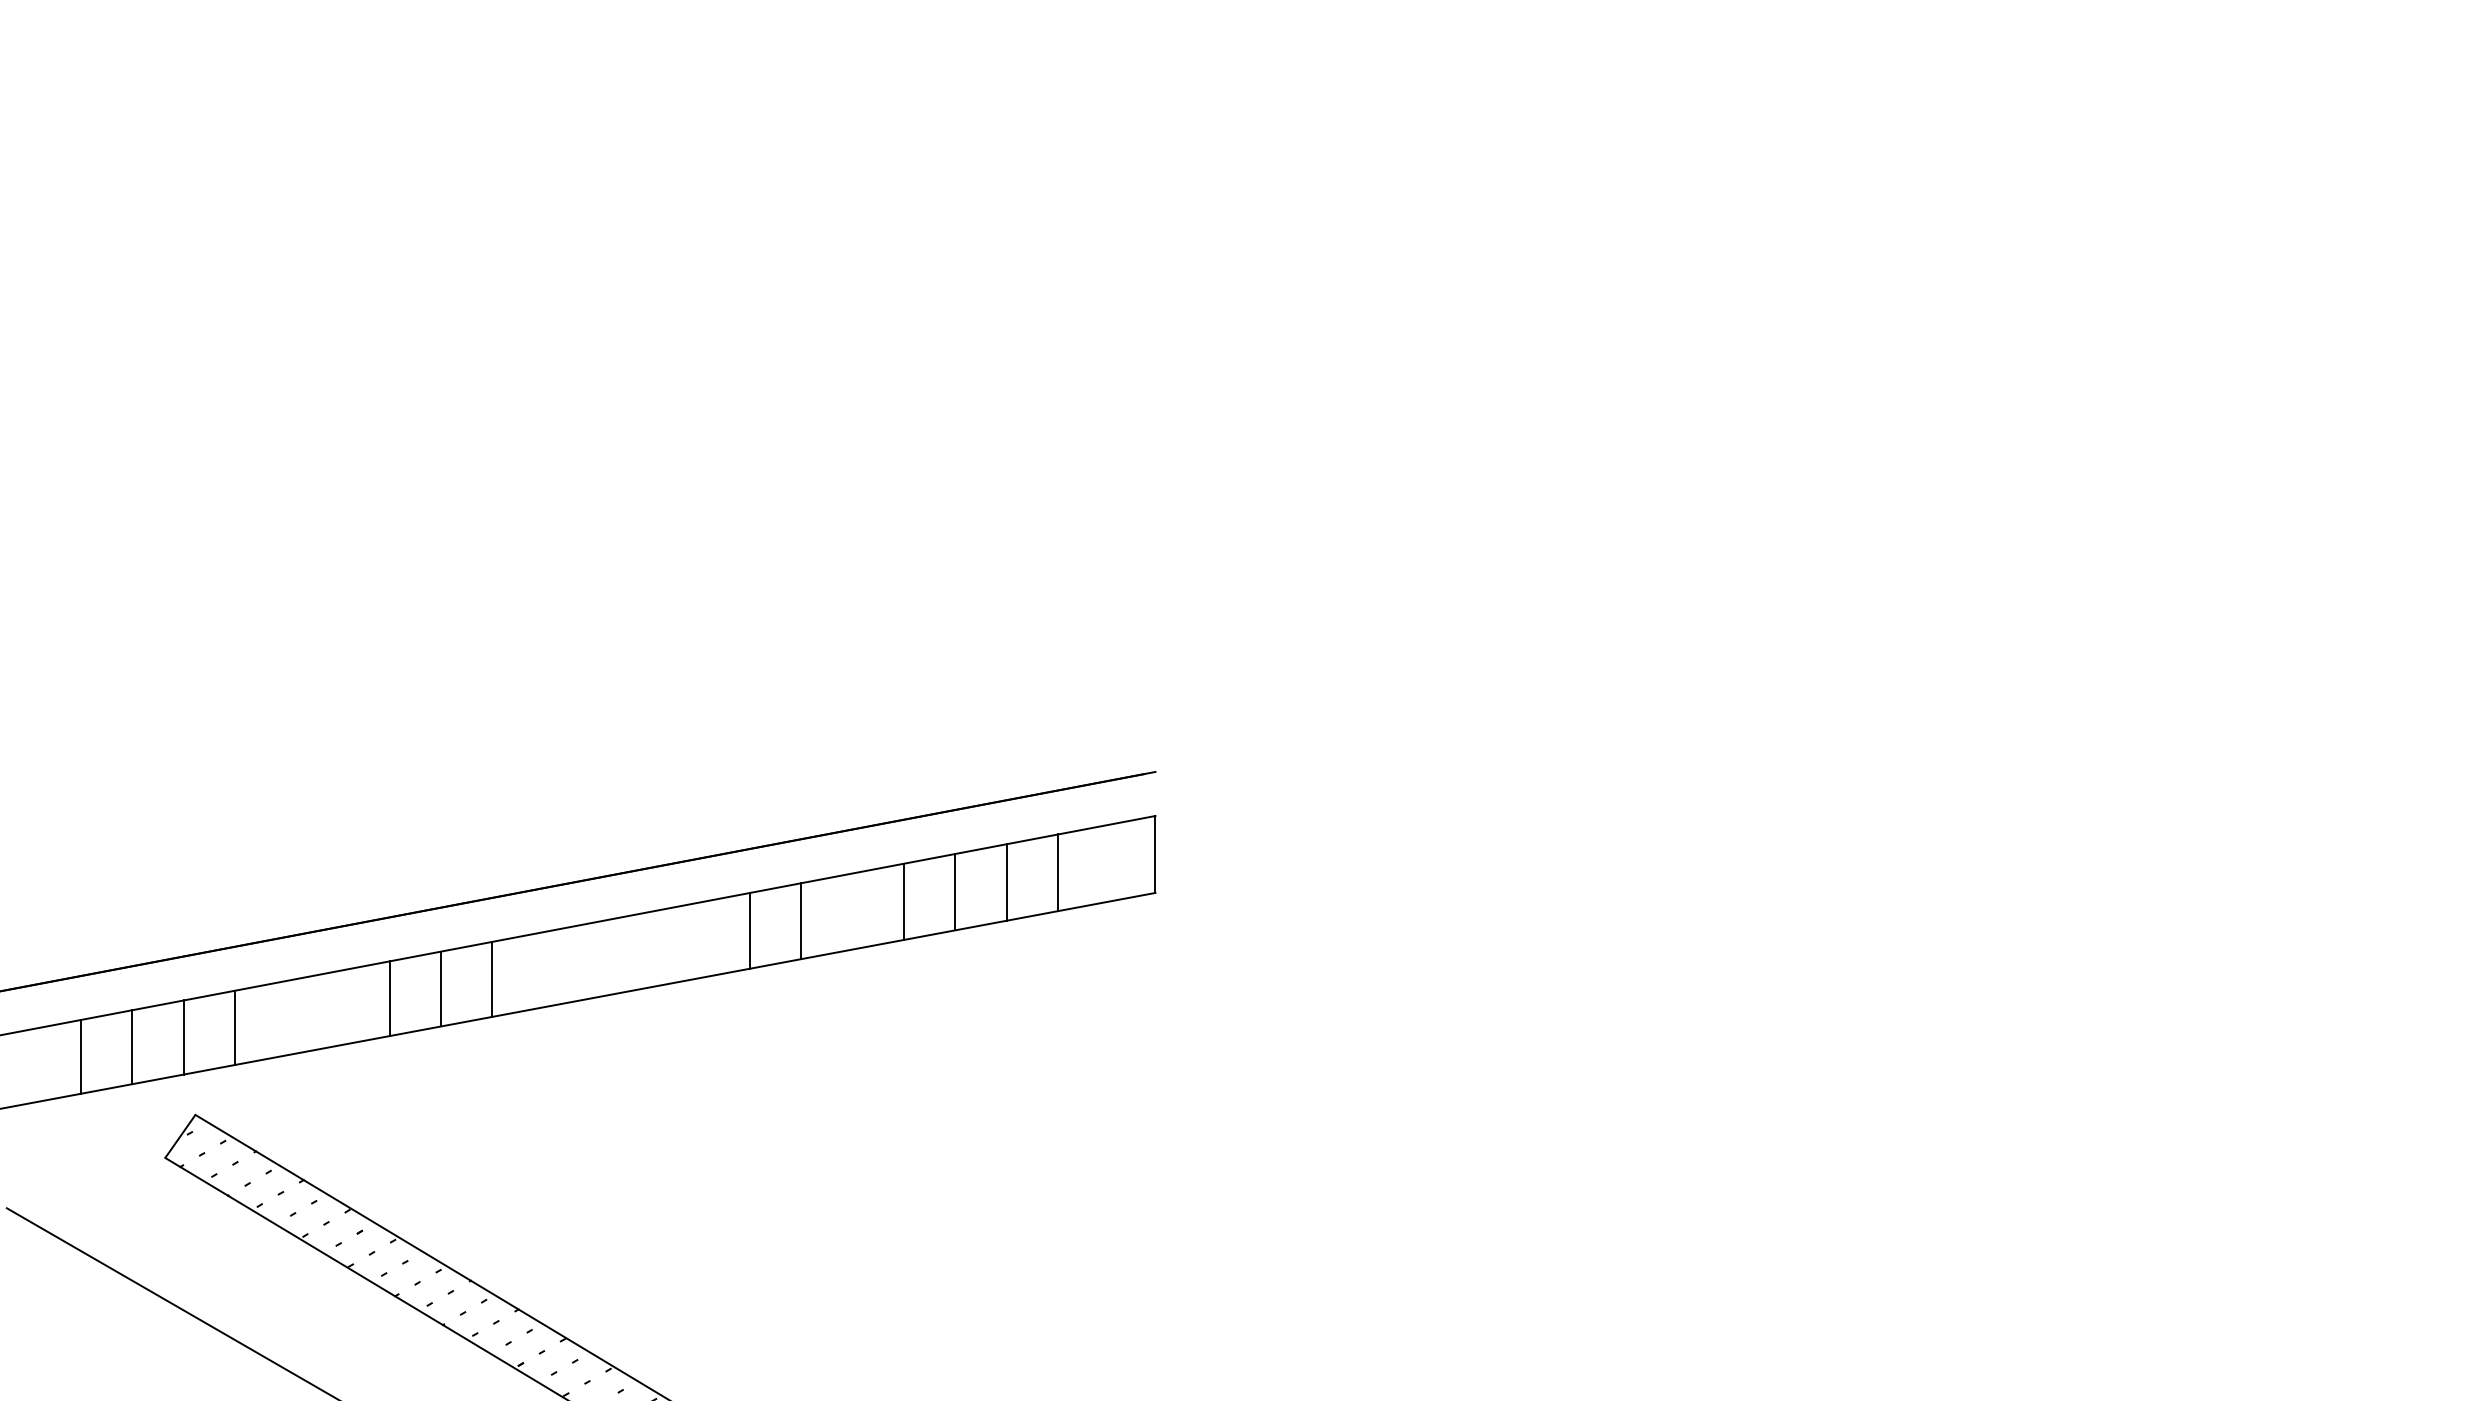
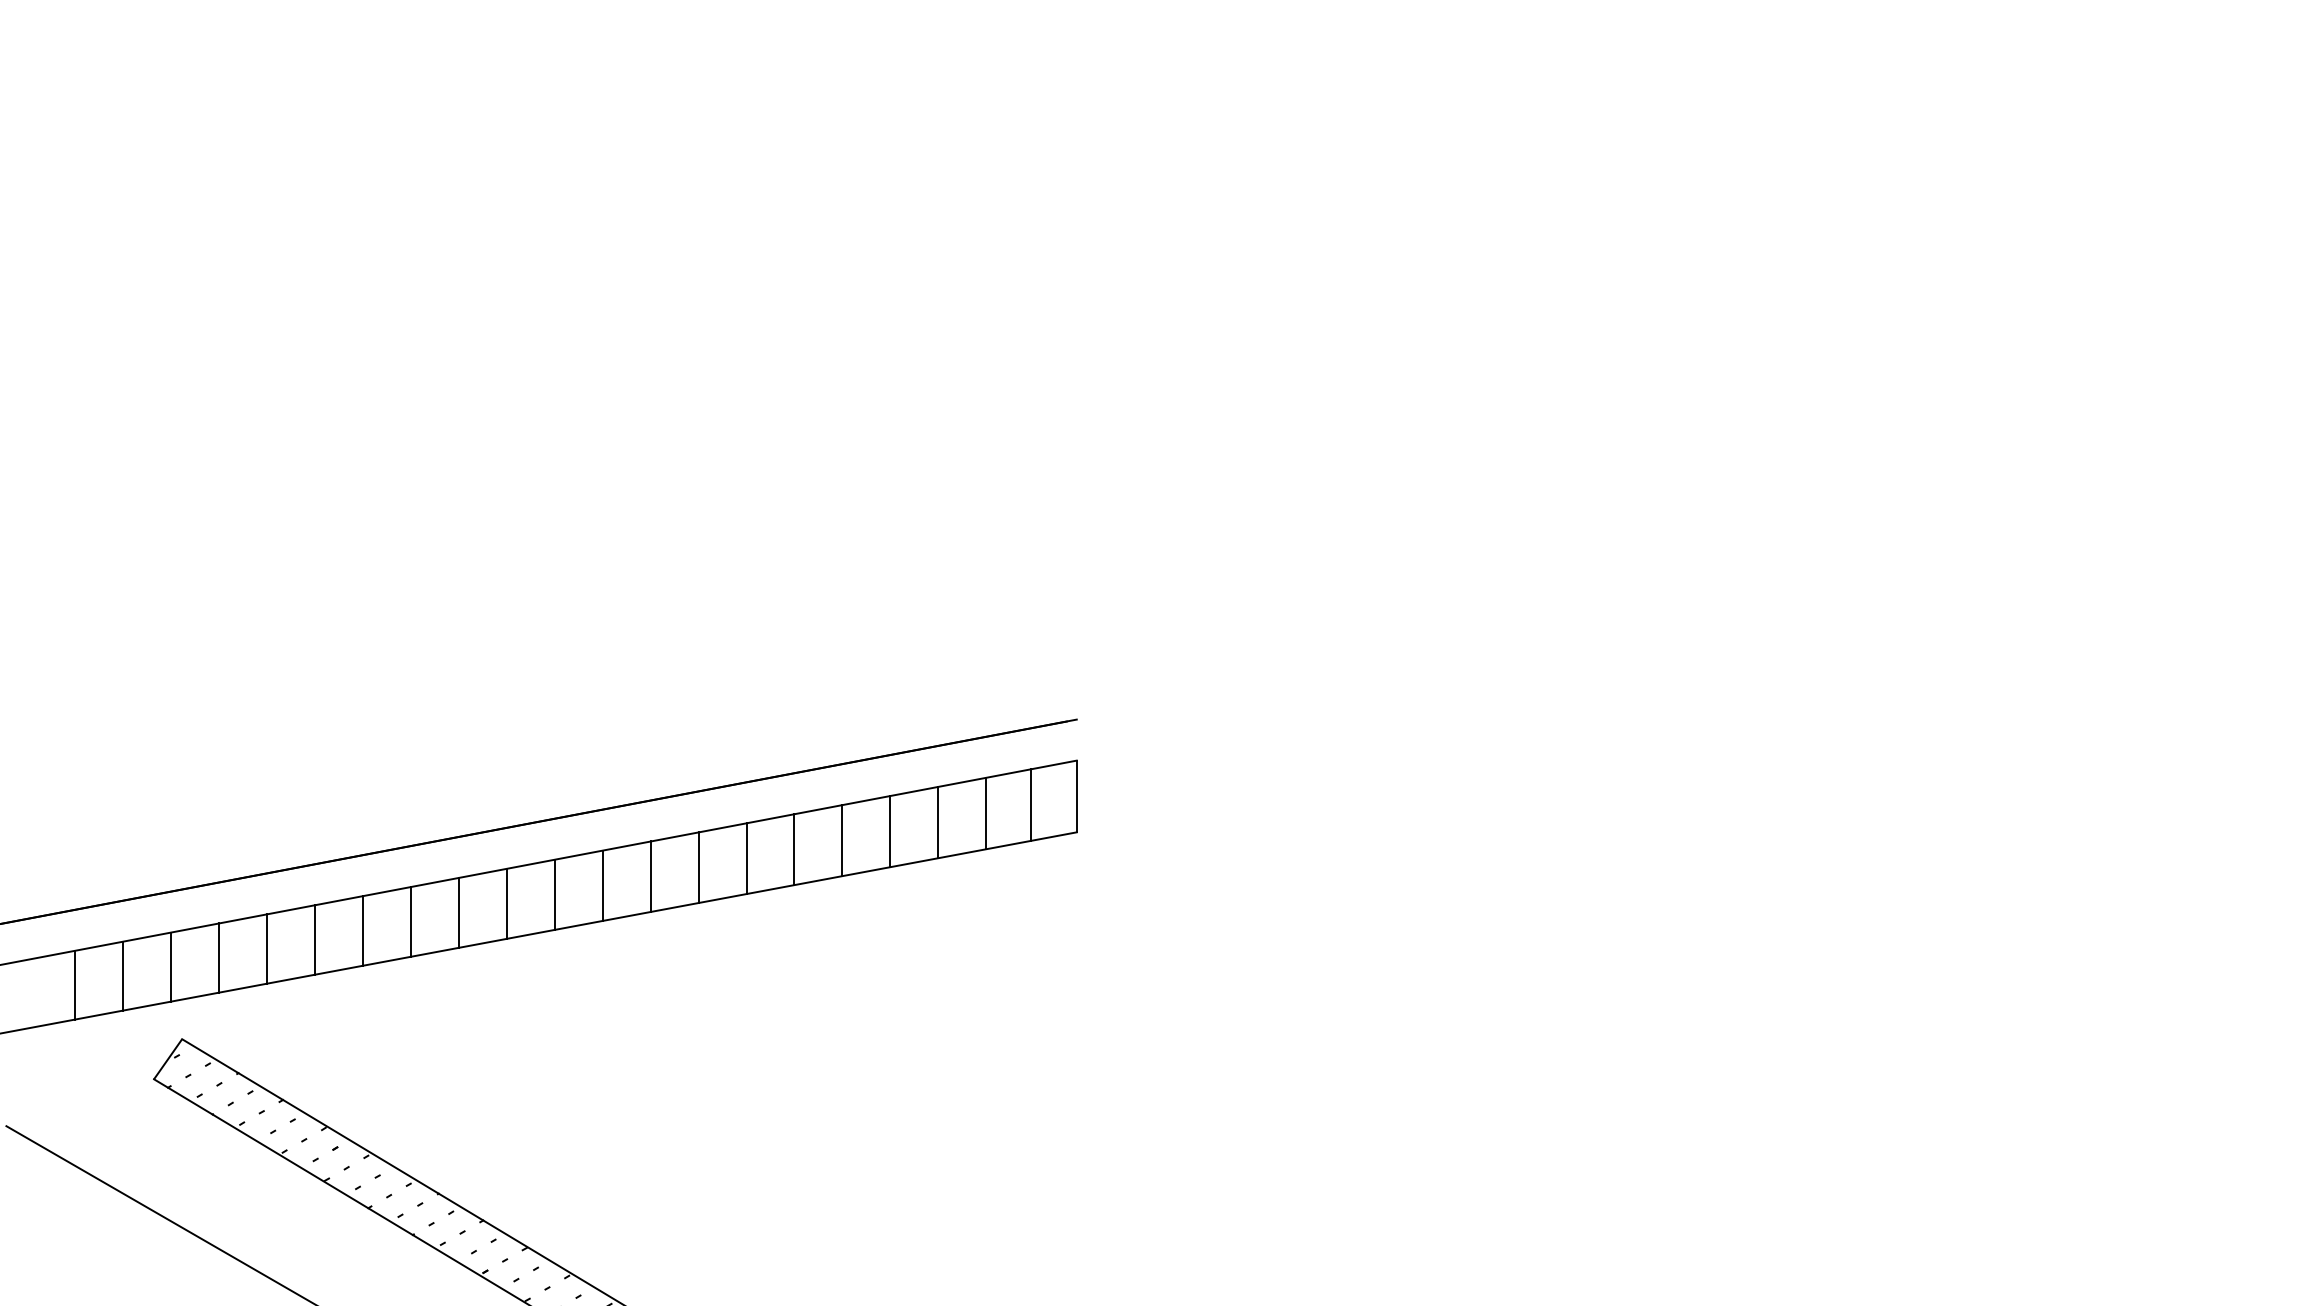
line: (1106, 863) -> (1031, 804), added
line: (852, 911) -> (794, 849), added
line: (698, 940) -> (650, 876), added
line: (646, 950) -> (602, 885), added
line: (595, 959) -> (554, 894), added
line: (543, 969) -> (506, 903), added
line: (338, 1008) -> (315, 940), added
line: (286, 1017) -> (267, 948), added

